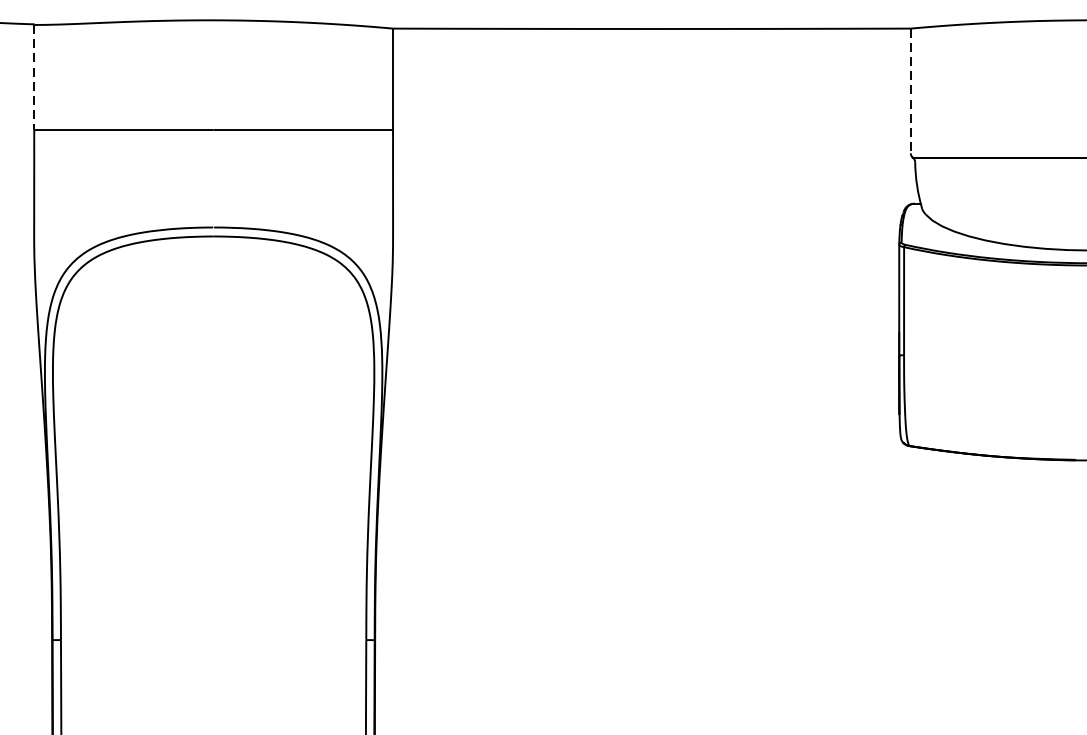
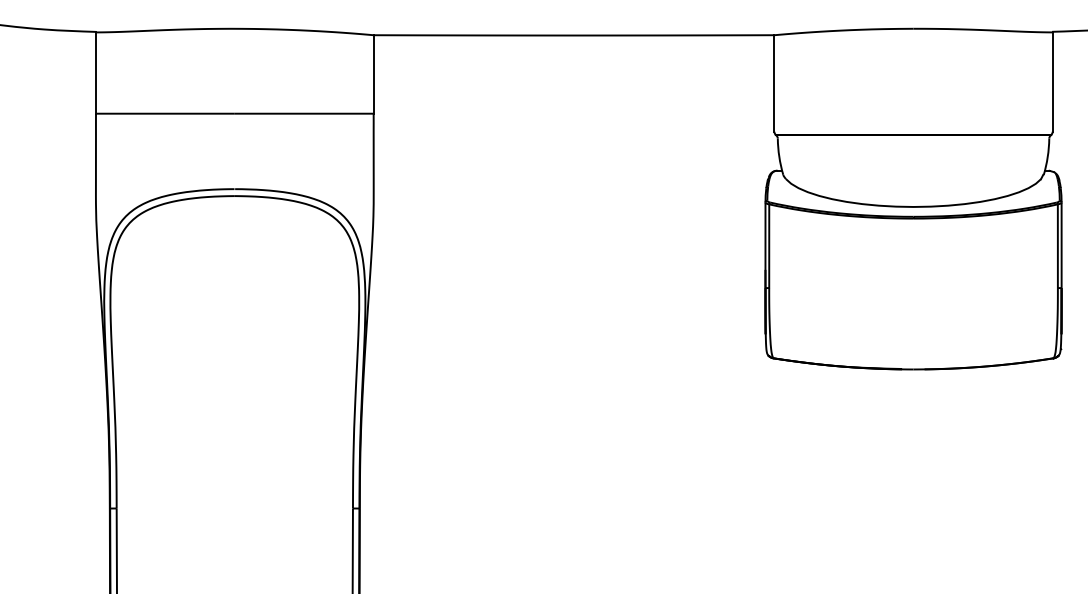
line: (34, 78) -> (96, 73), dashed -> solid
line: (910, 90) -> (774, 83), dashed -> solid

